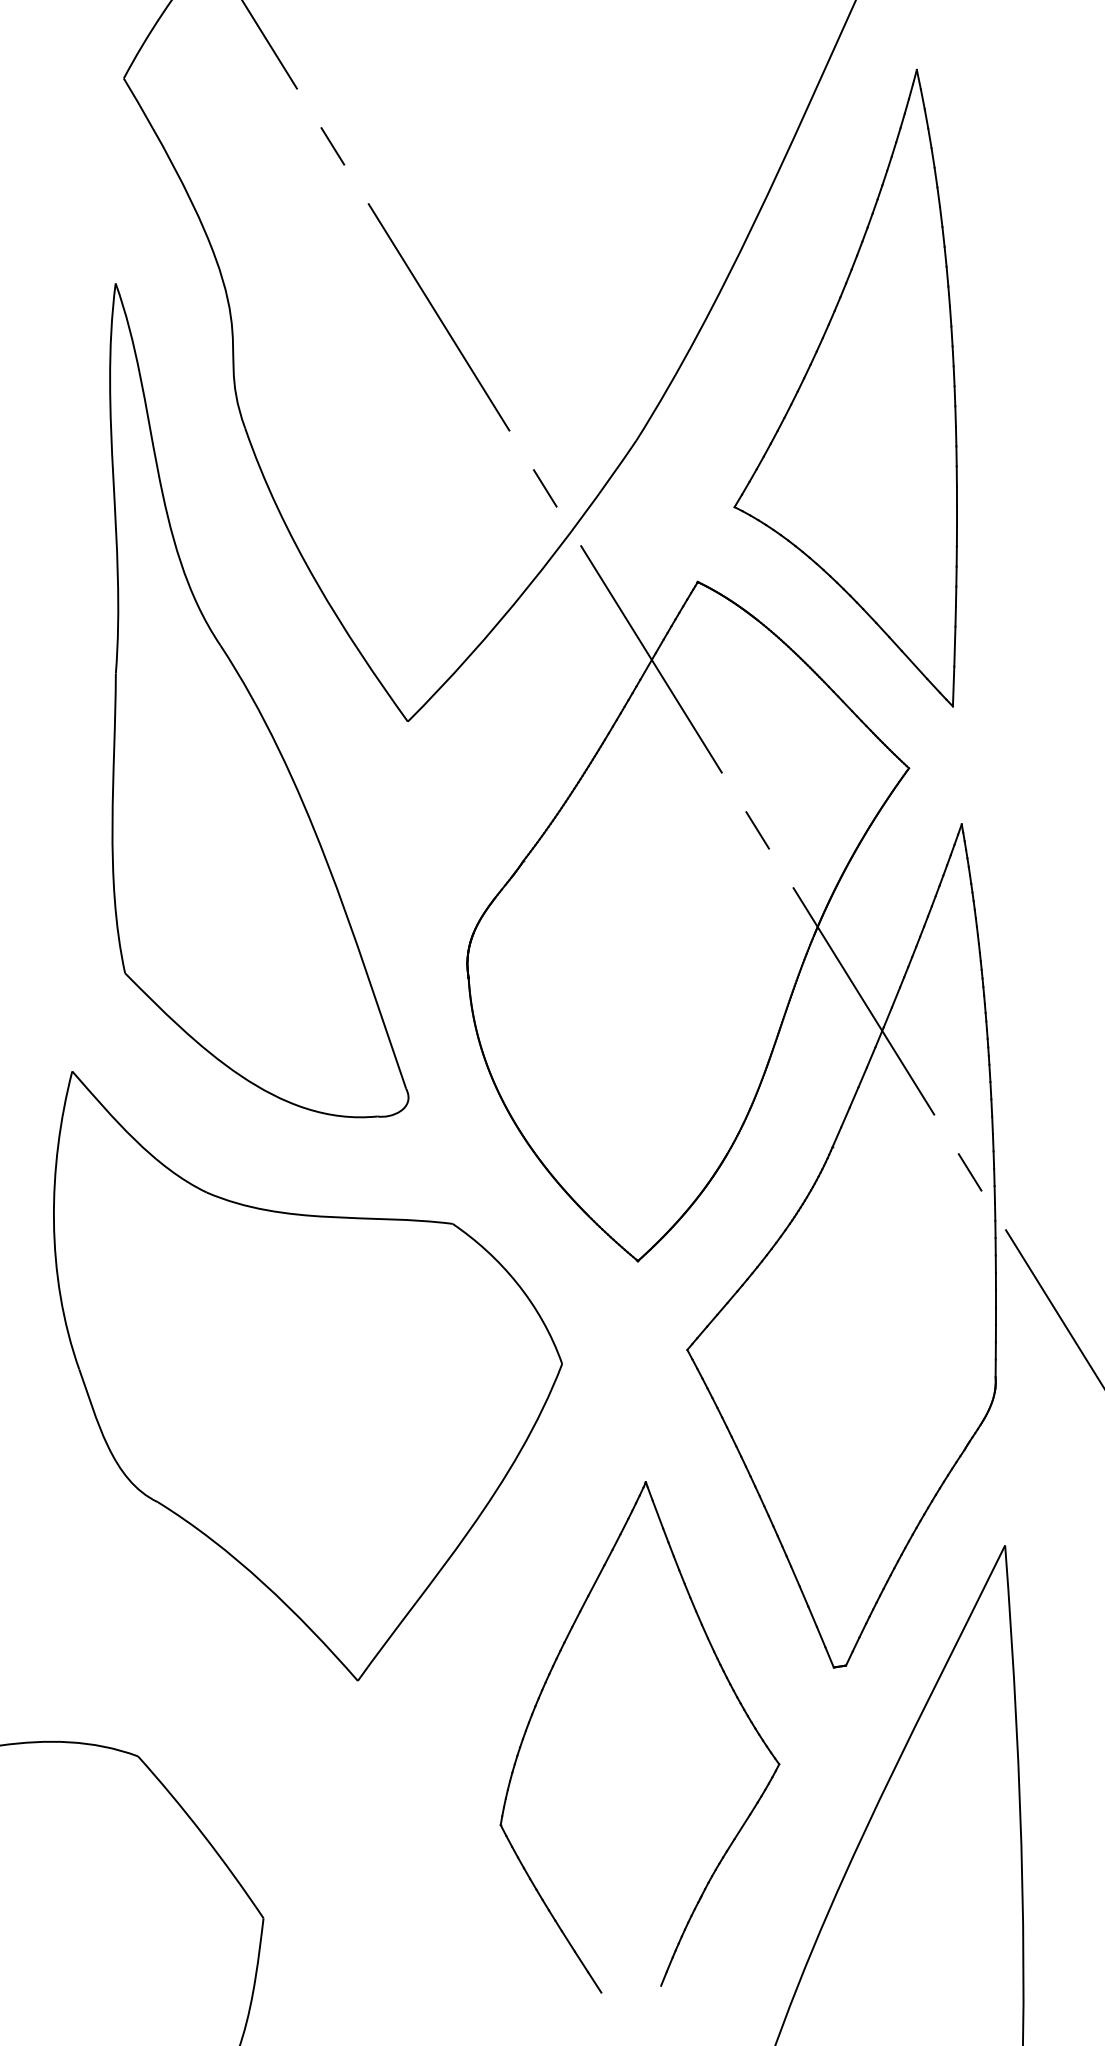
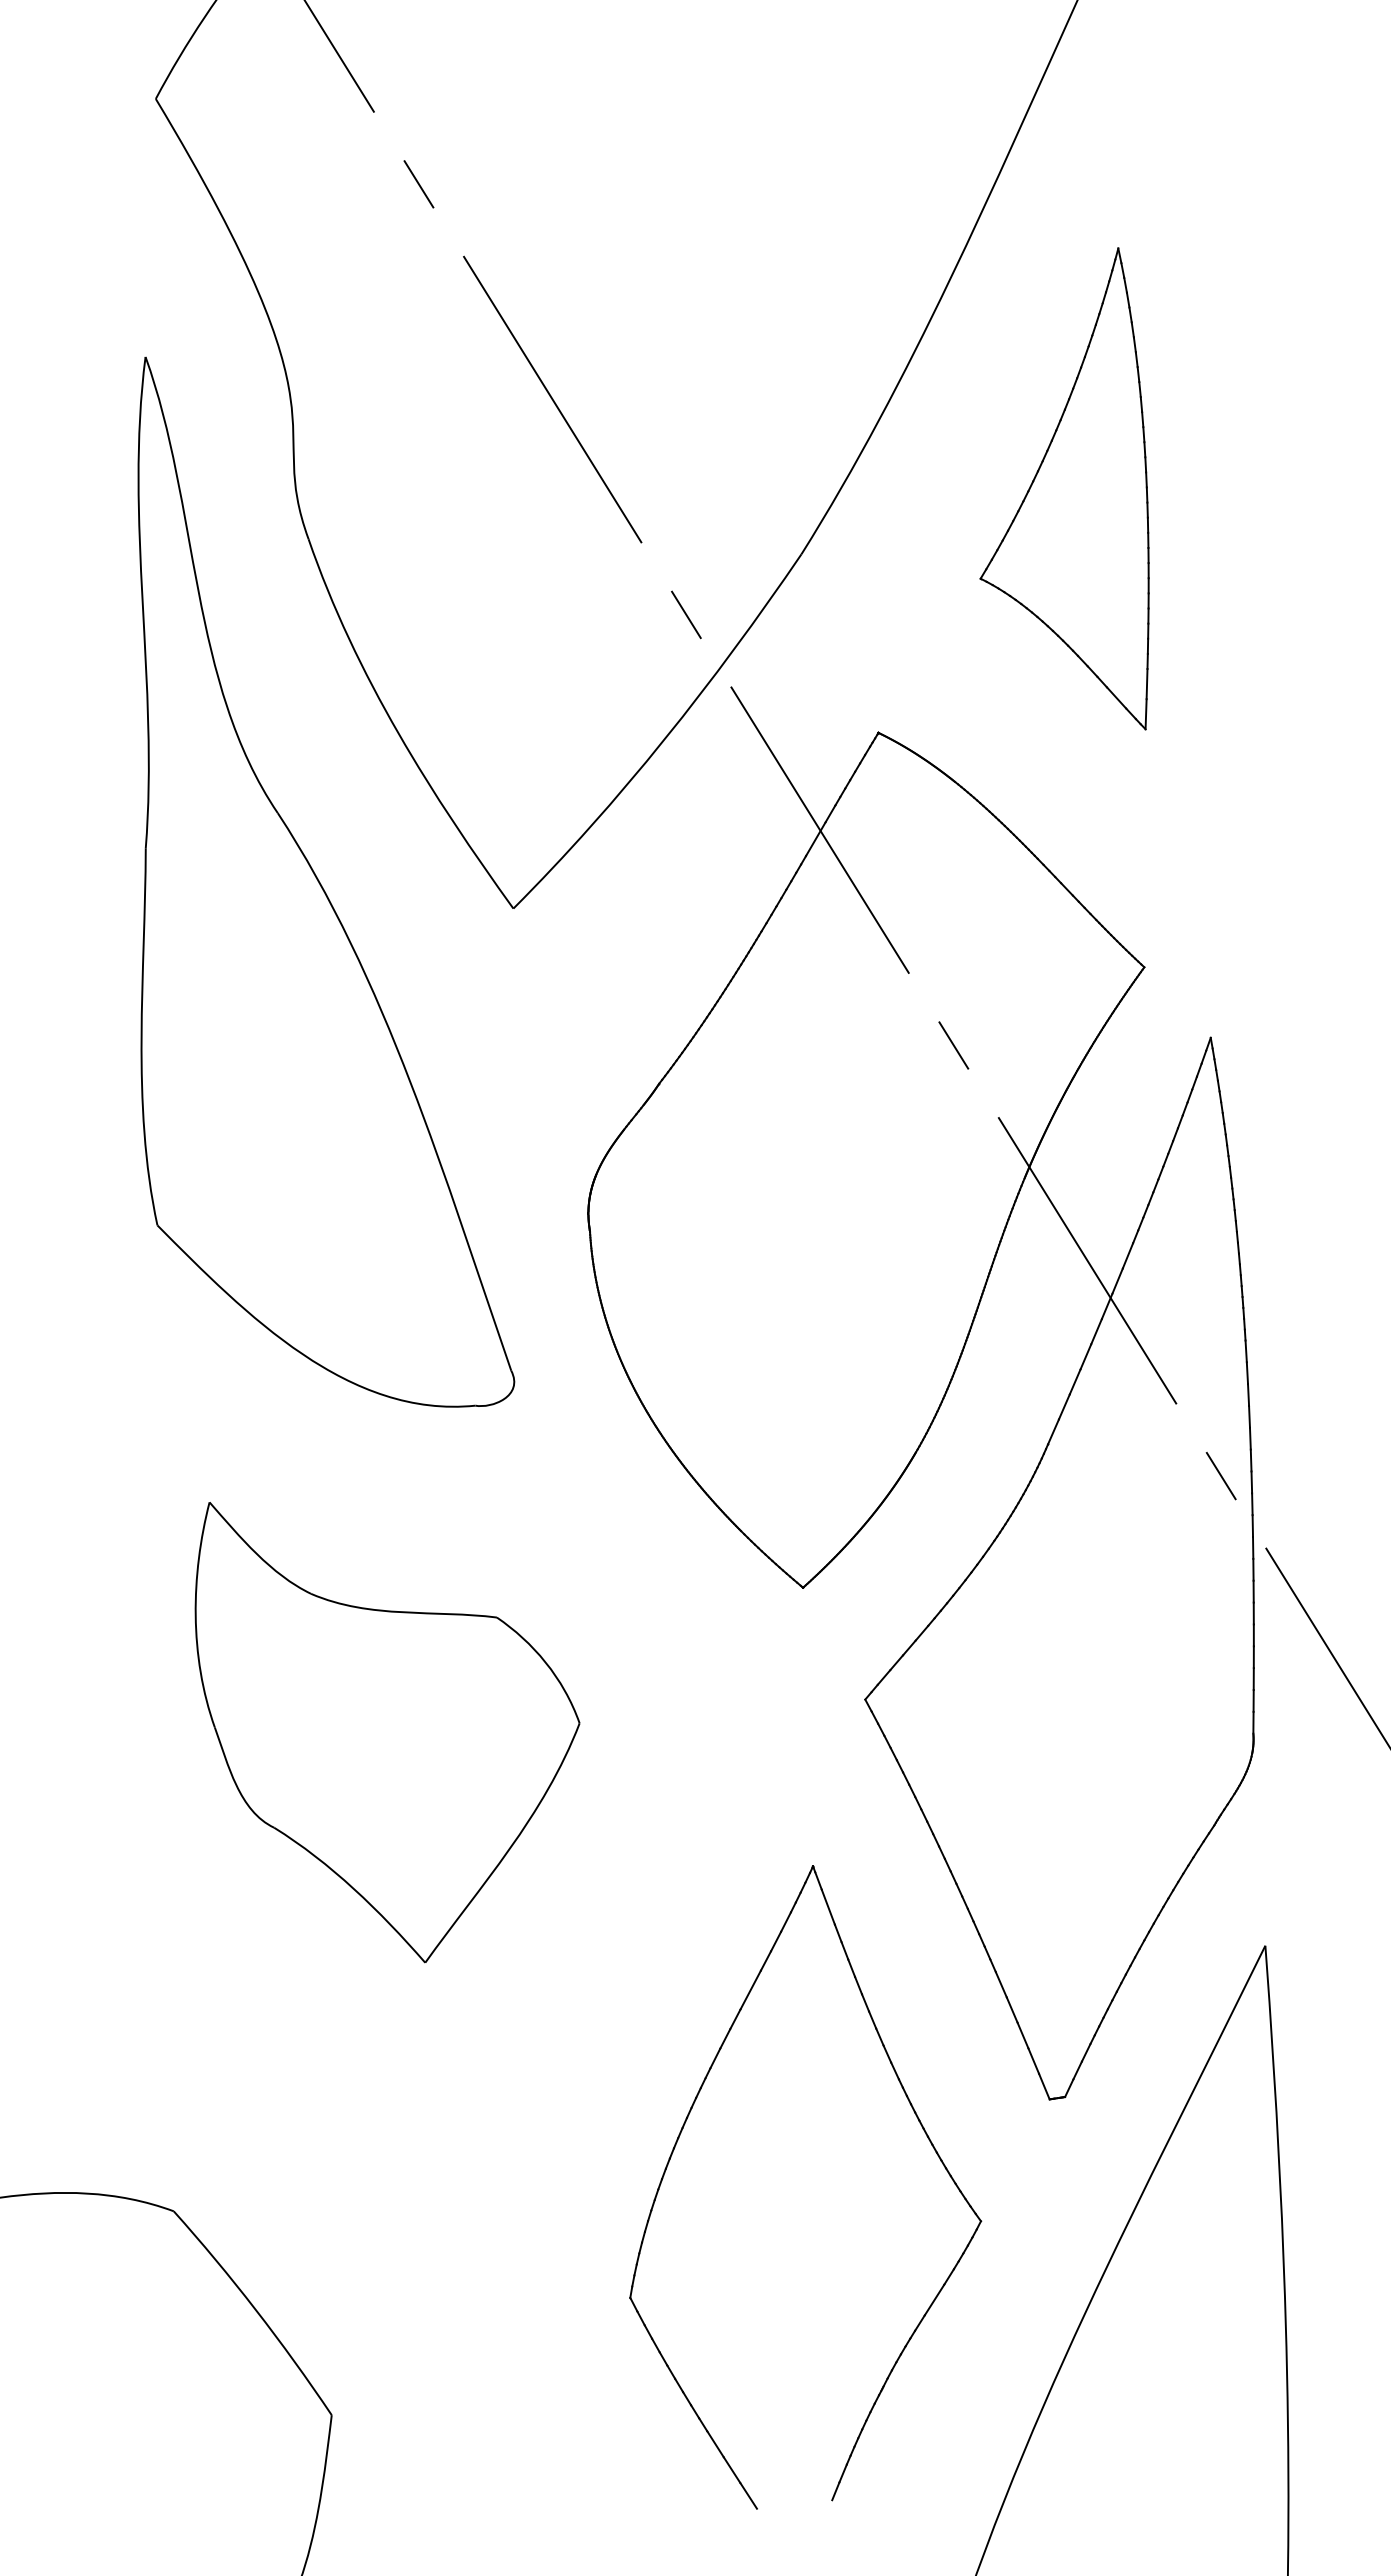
part: (845, 387) -> (1064, 488), size x0.6
part: (307, 1376) -> (387, 1732), size x0.6

